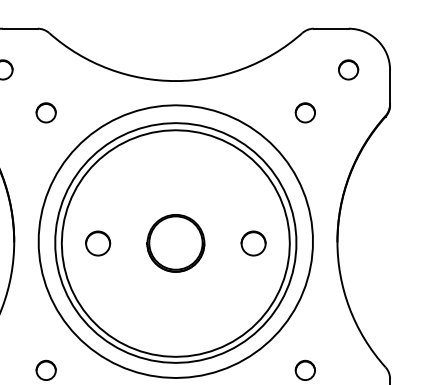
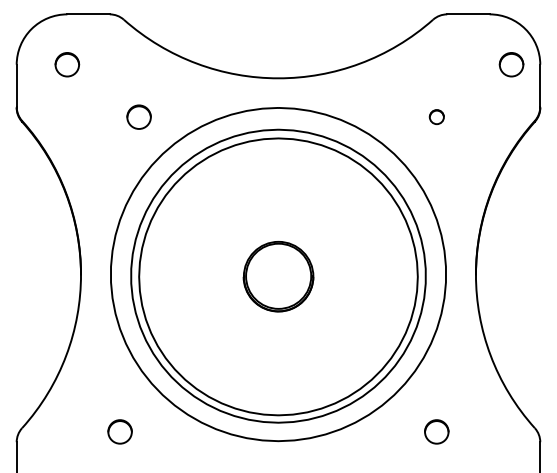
part: (348, 69) -> (511, 64), moved
circle: (45, 112) -> (138, 116), moved
circle: (305, 112) -> (436, 116), size x0.6
part: (98, 243) -> (183, 276), removed
part: (253, 243) -> (373, 276), removed

